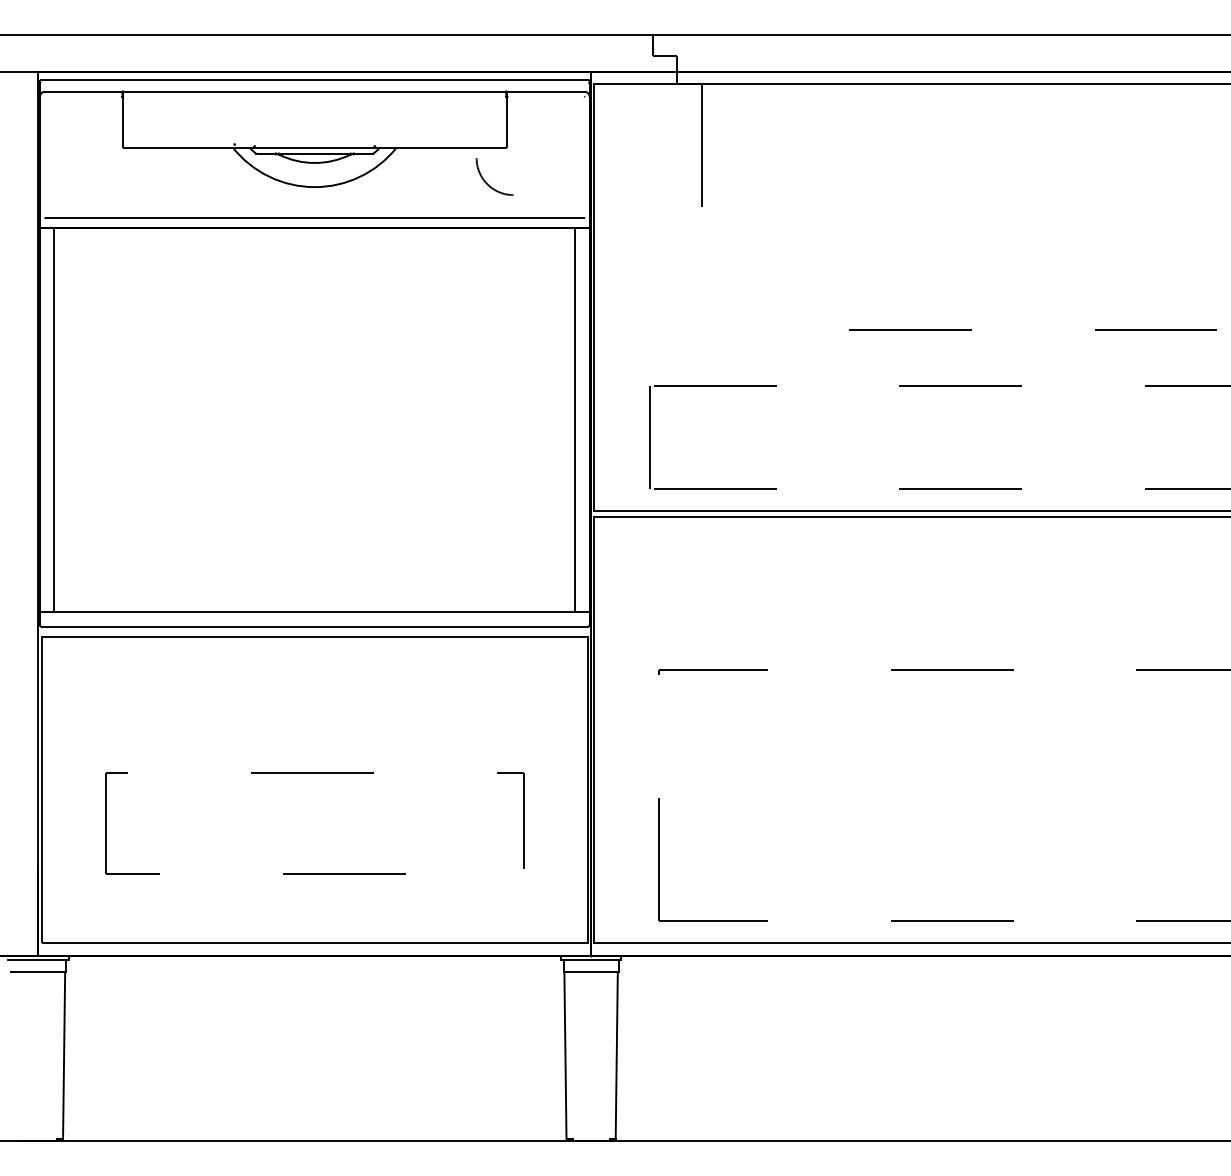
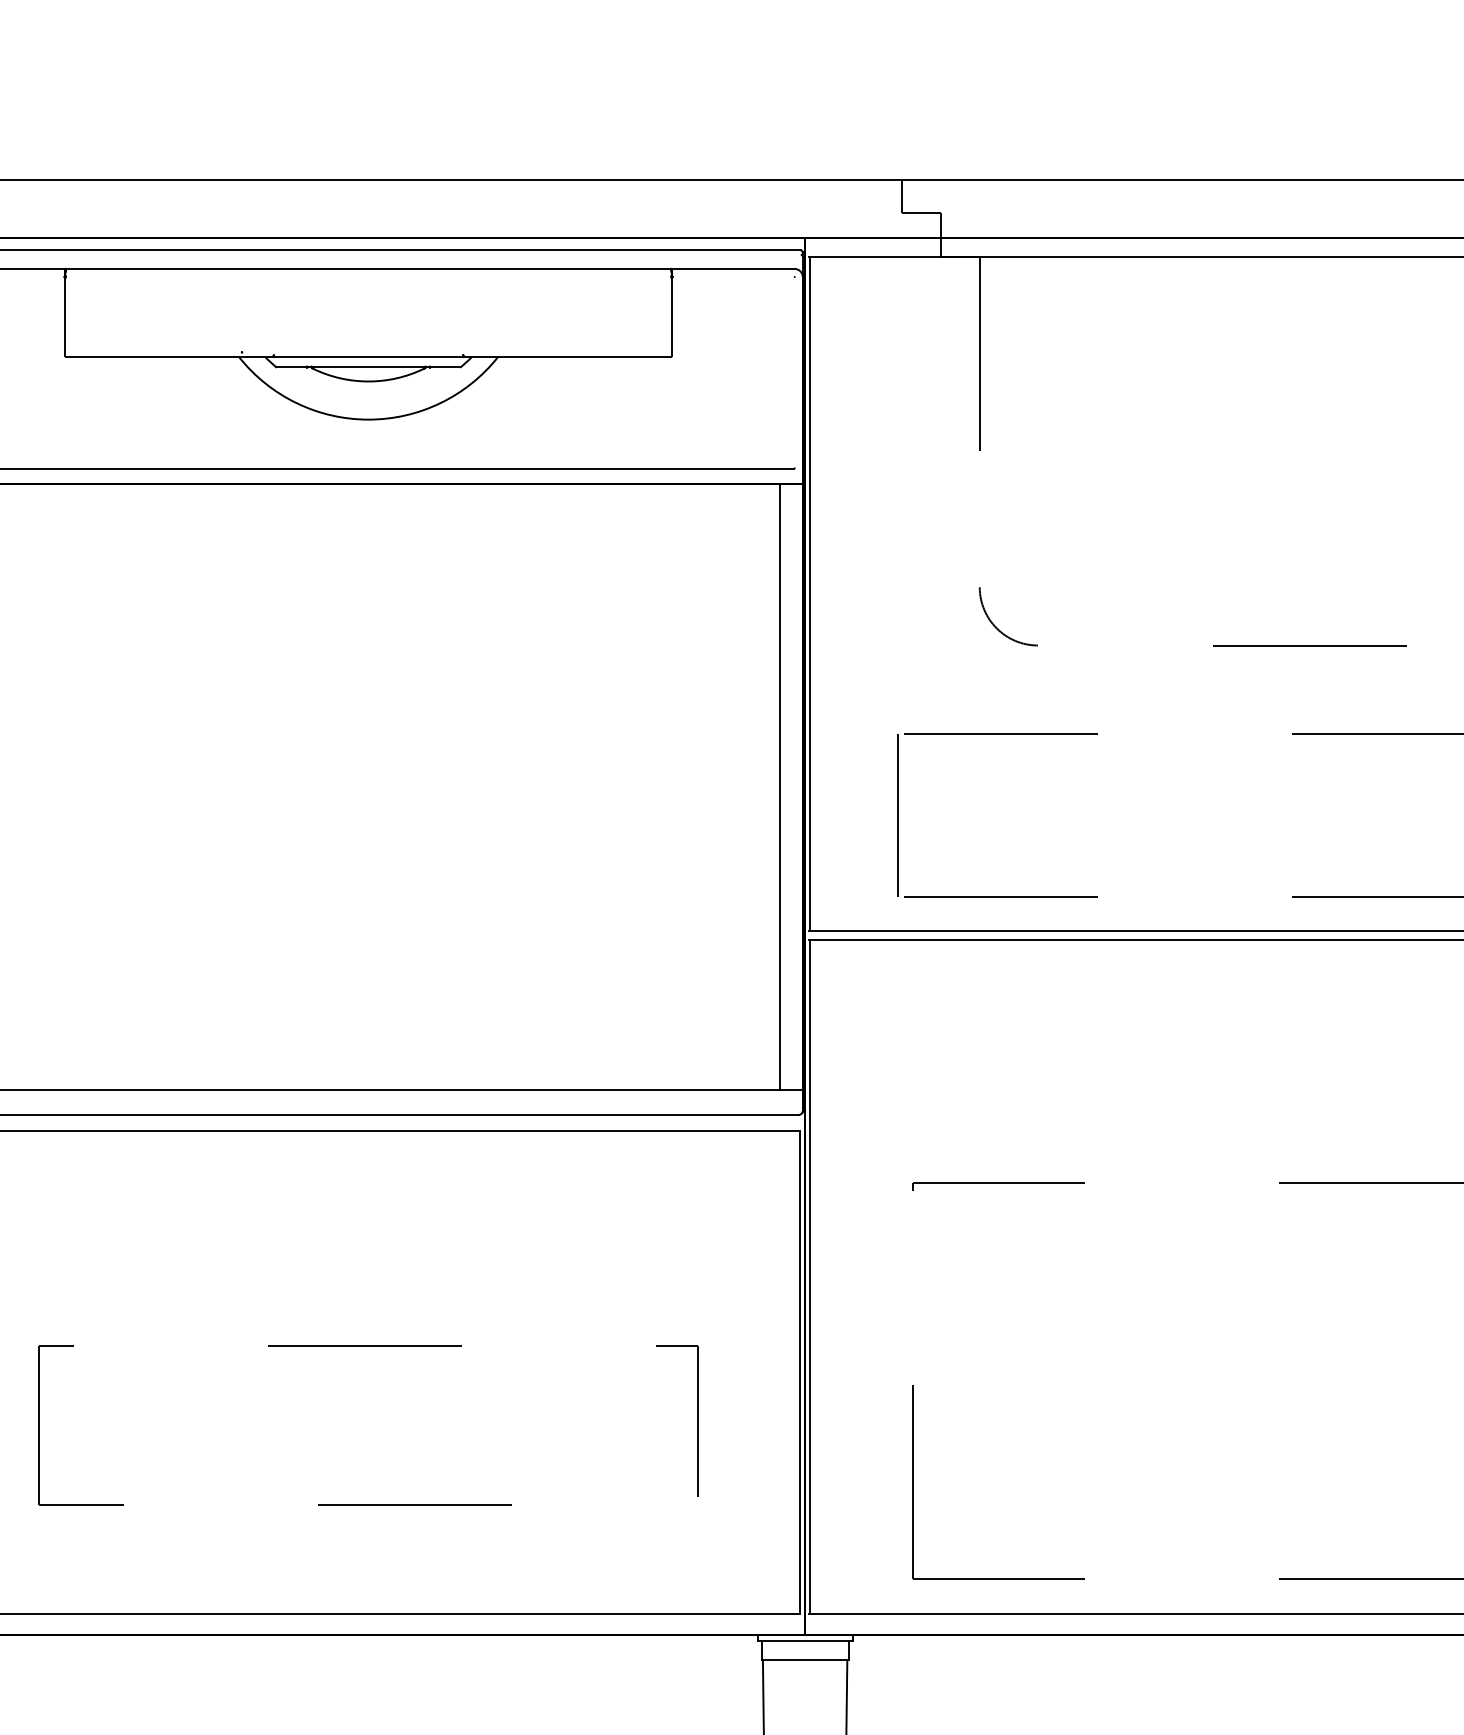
arc: (487, 182) -> (996, 625), moved

